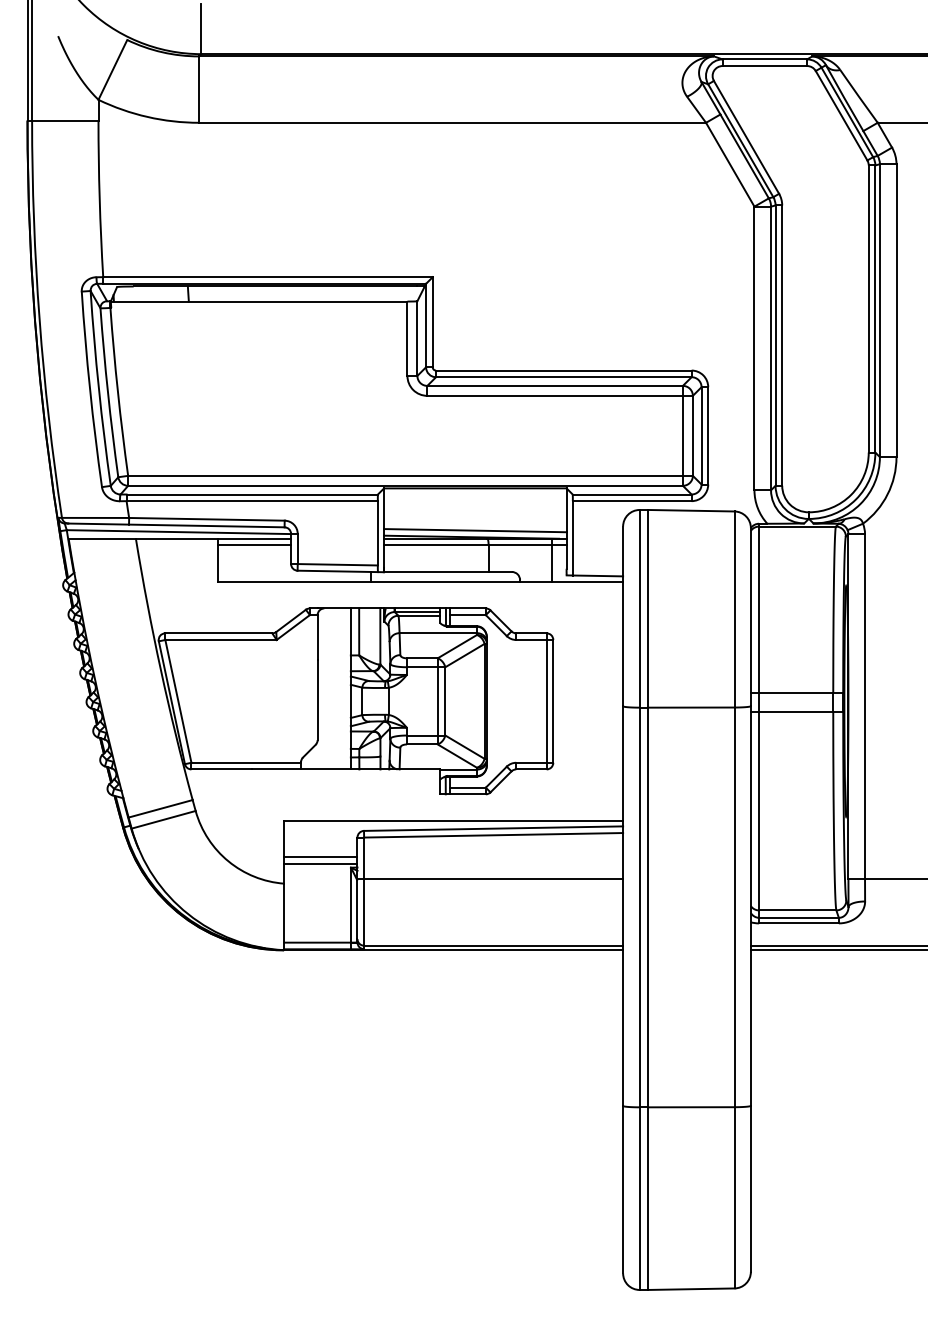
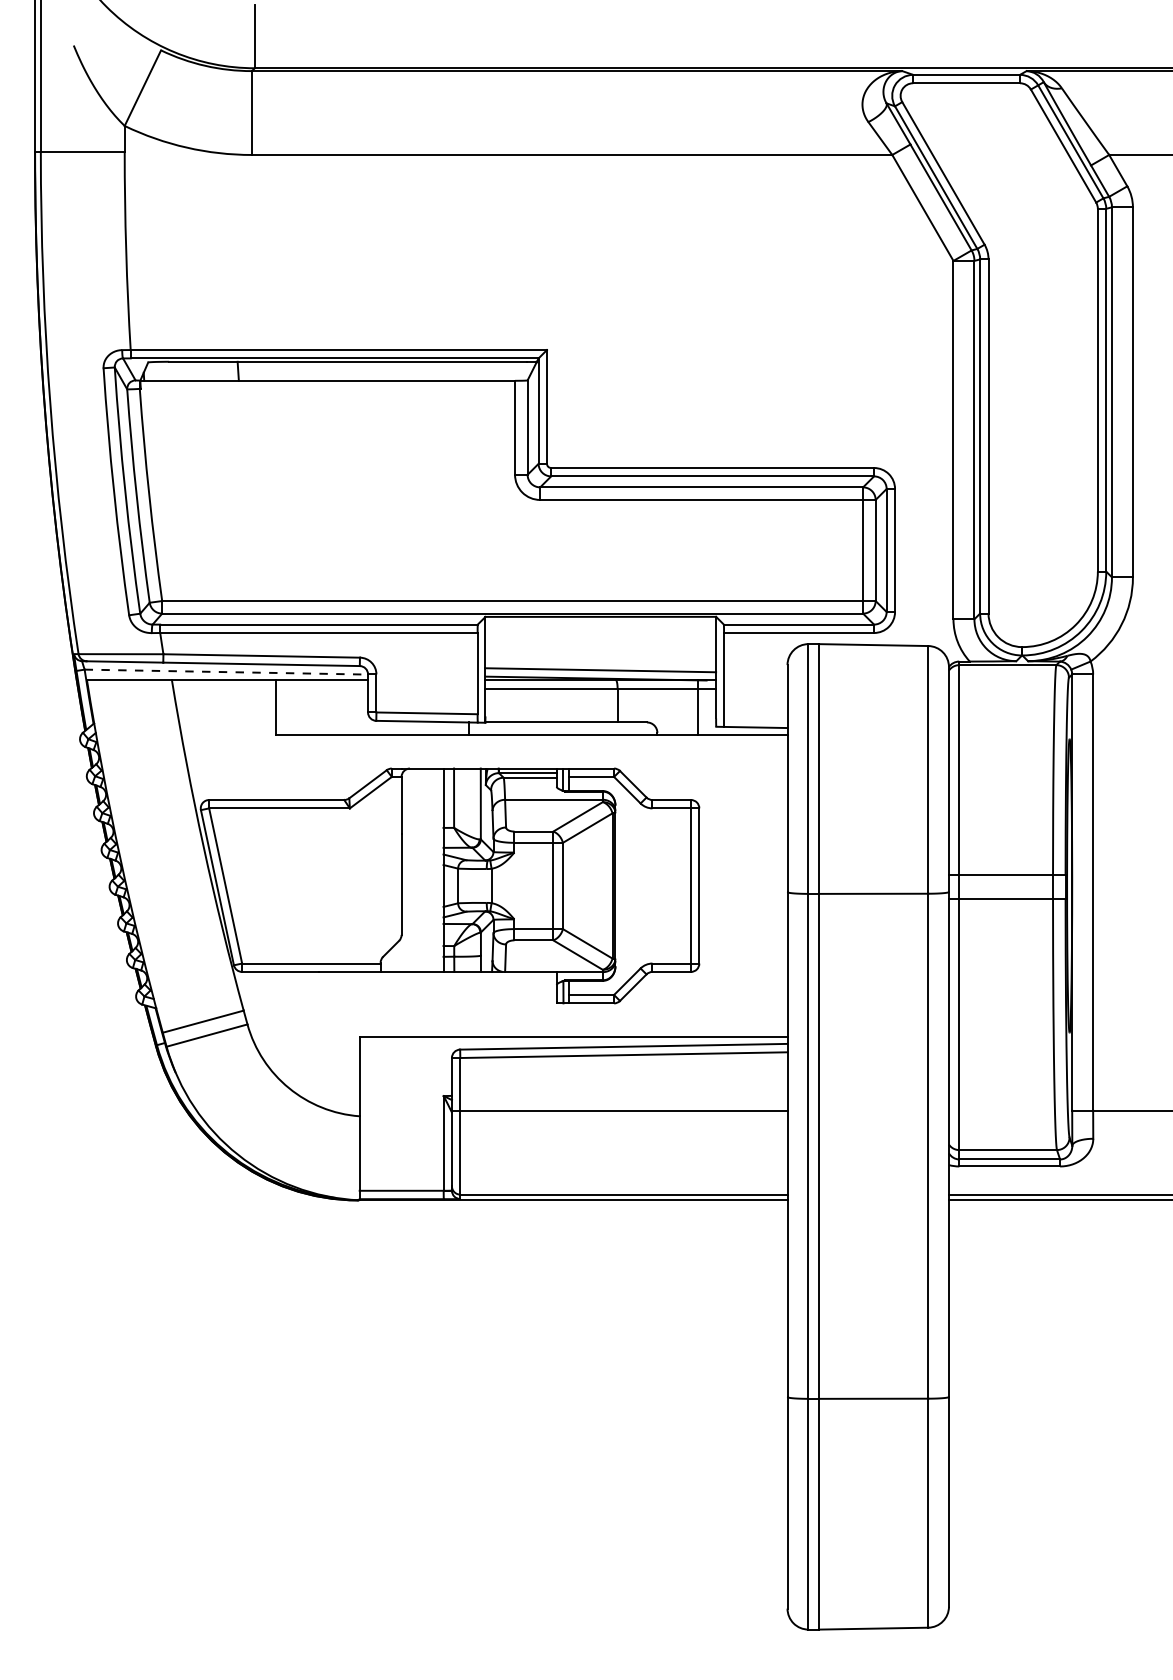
line: (179, 532) -> (226, 672), solid -> dashed
line: (254, 545) -> (321, 688), removed
line: (320, 857) -> (405, 1083), removed
line: (320, 864) -> (405, 1091), removed

